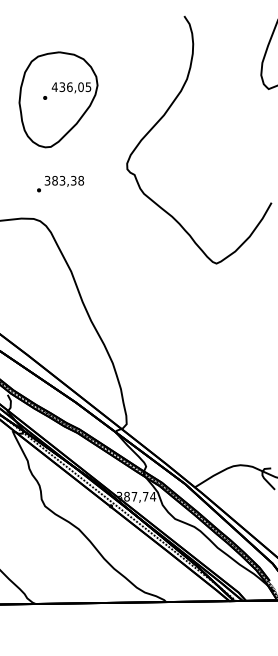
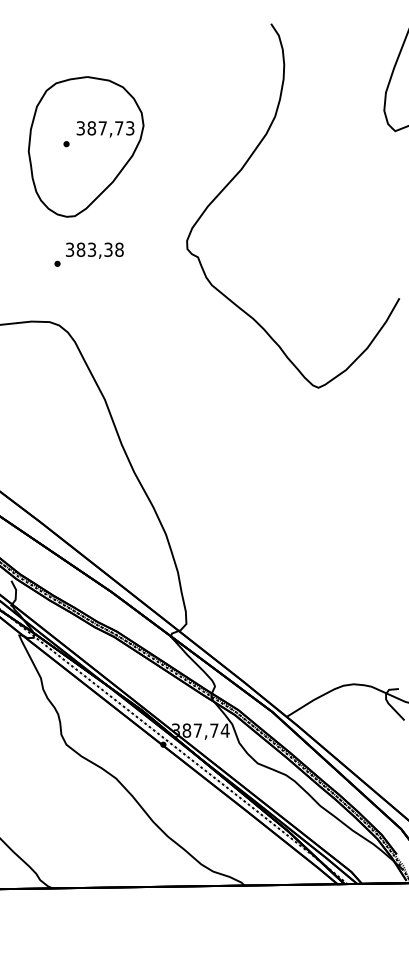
text: (71, 87) -> (105, 128), 436,05 -> 387,73
text: (60, 184) -> (89, 255), moved

